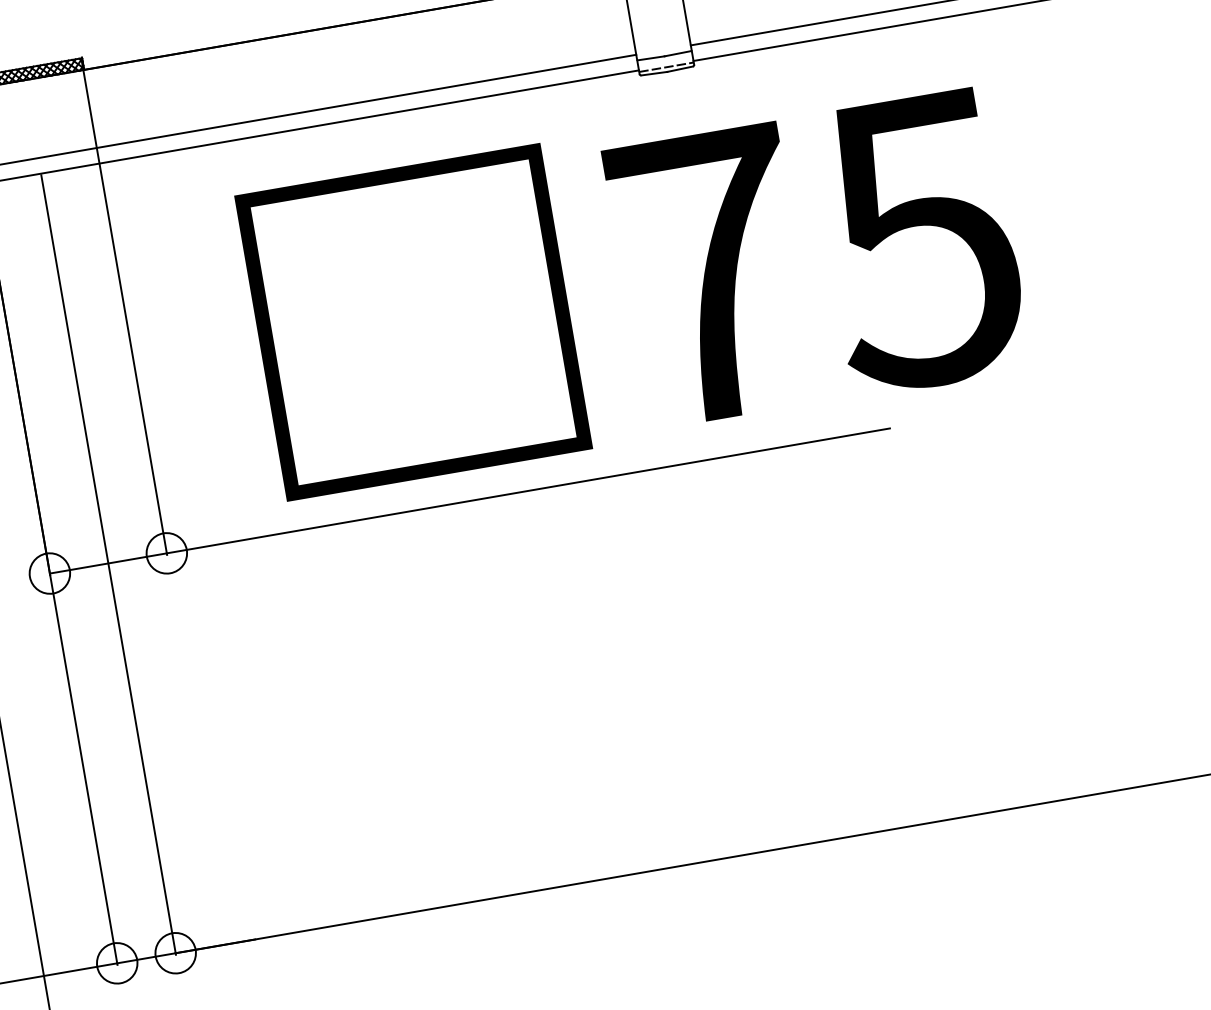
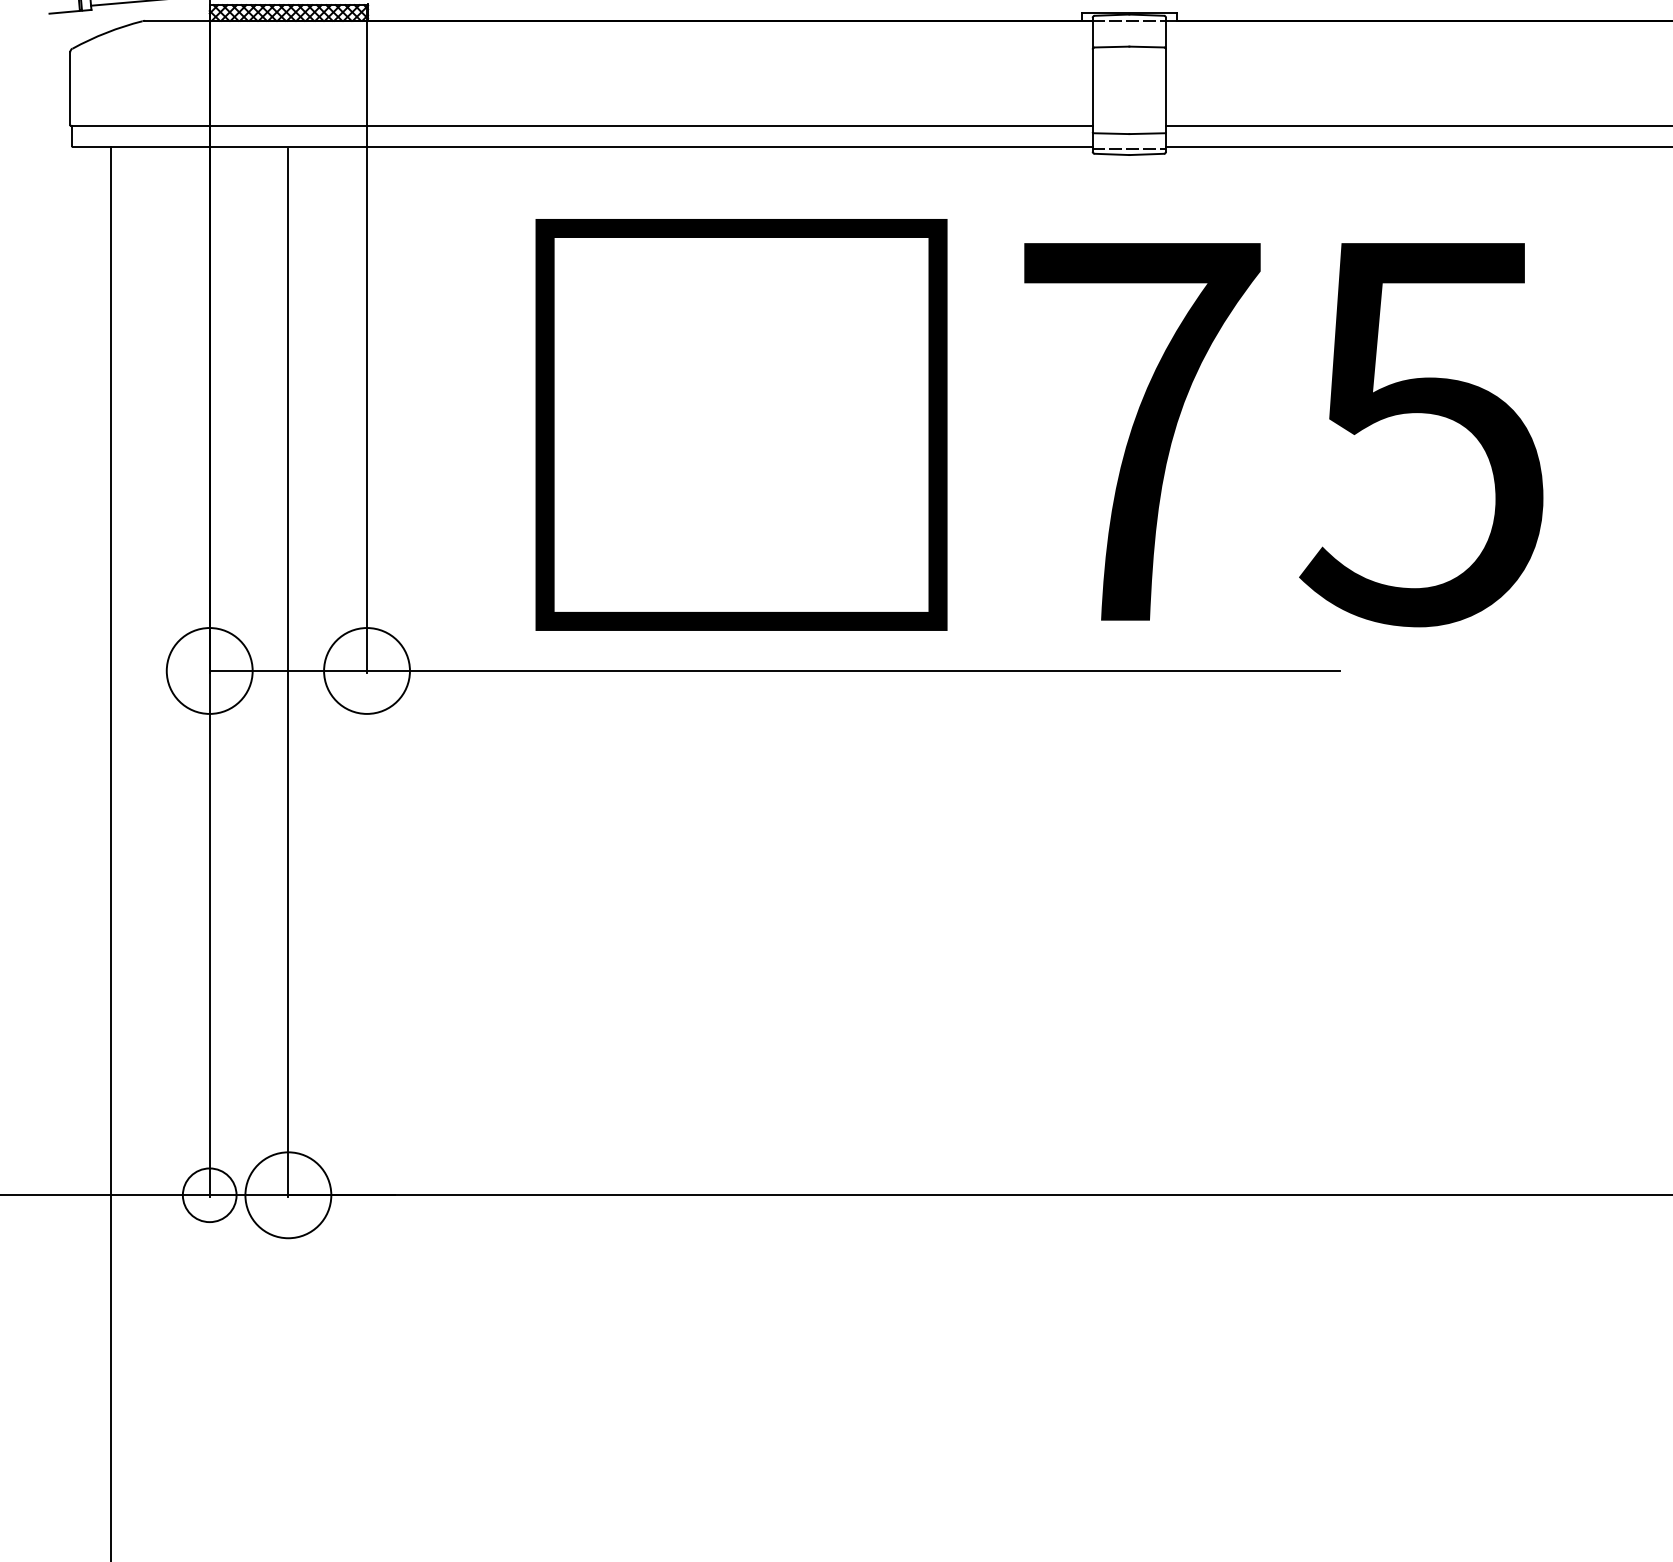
circle: (166, 553) -> (366, 670), size x1.6
circle: (49, 573) -> (209, 670), size x1.6
circle: (175, 953) -> (288, 1195), size x1.6

